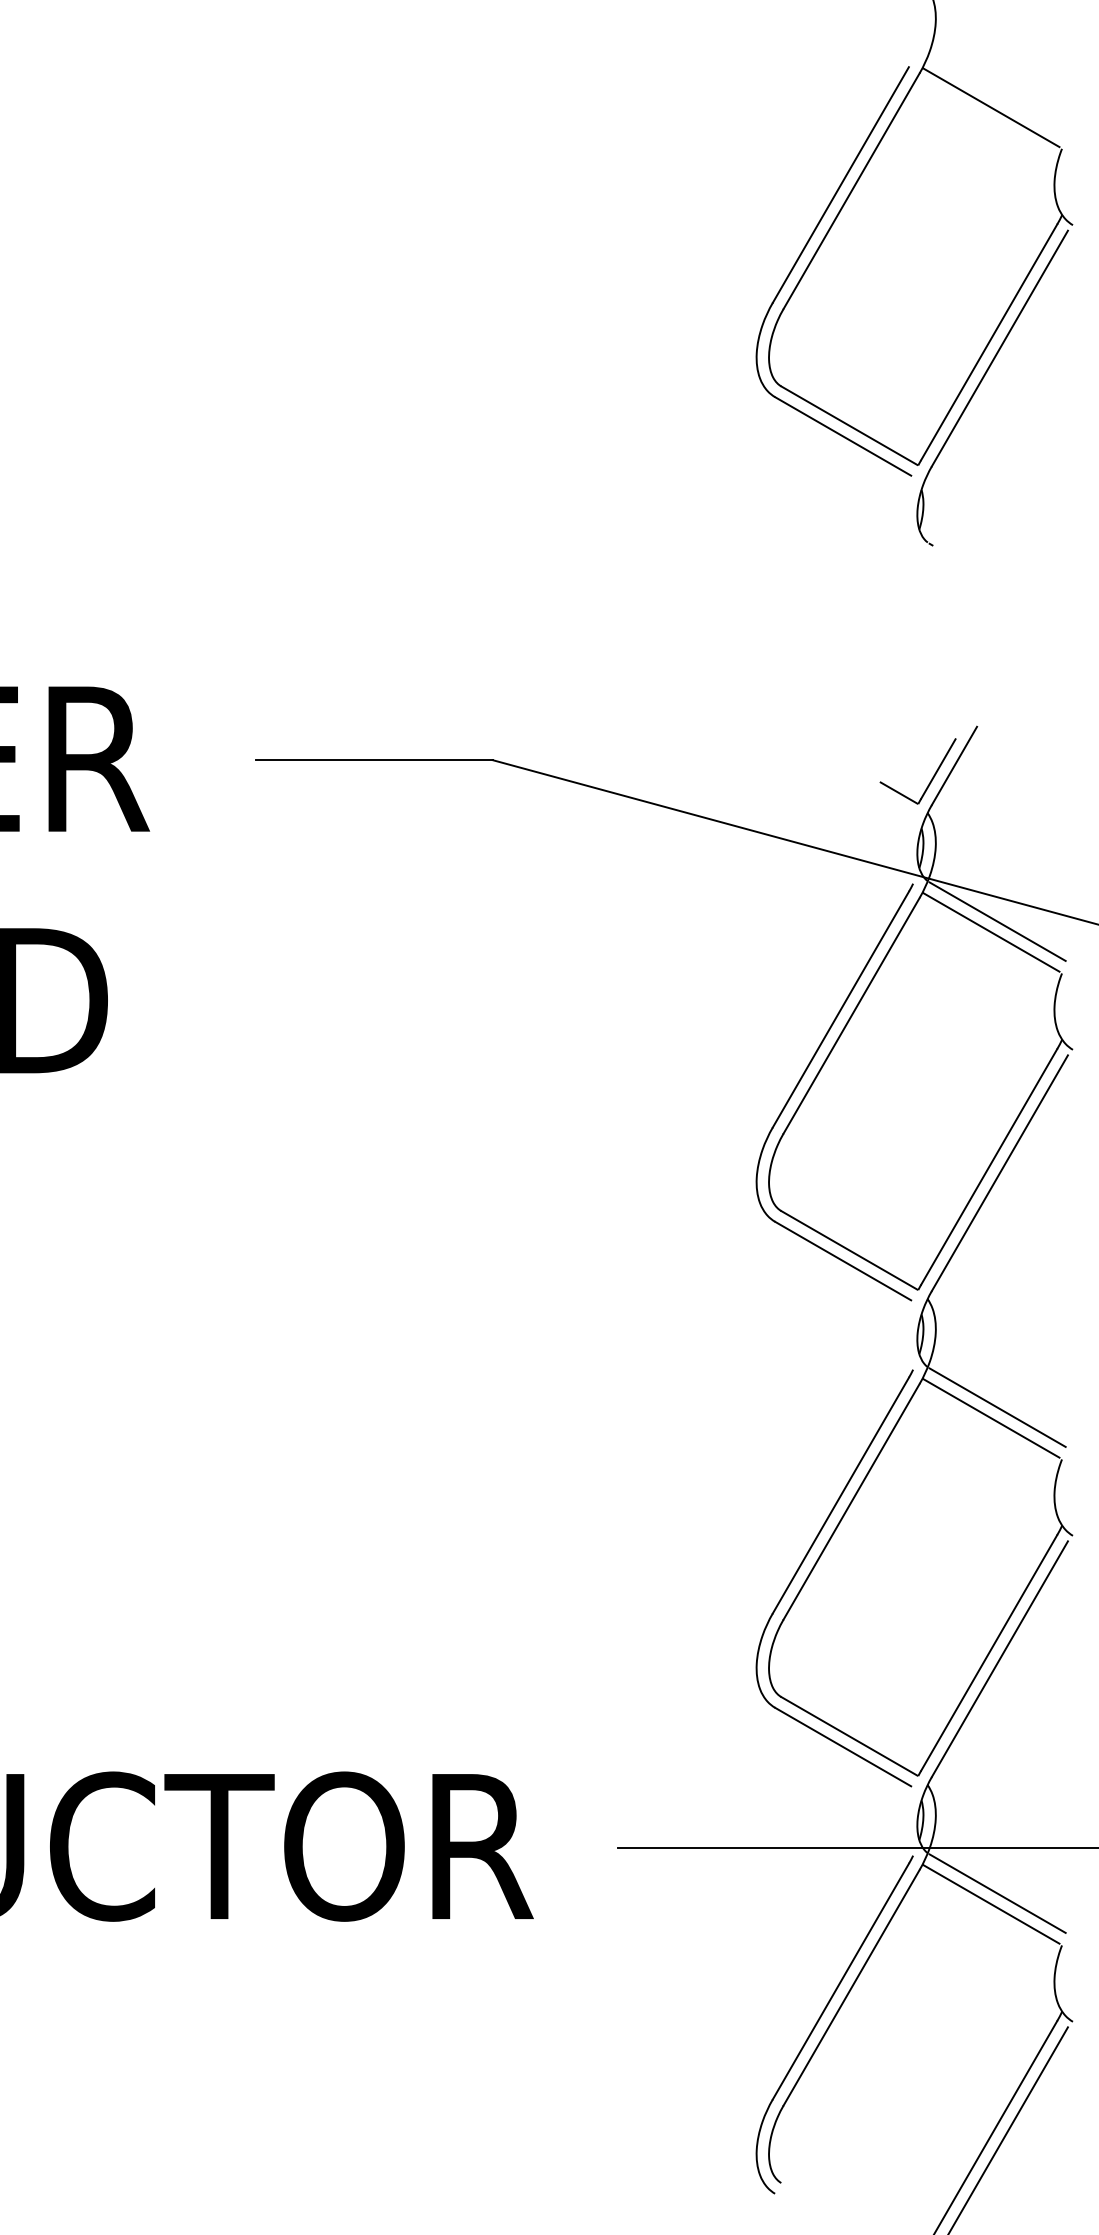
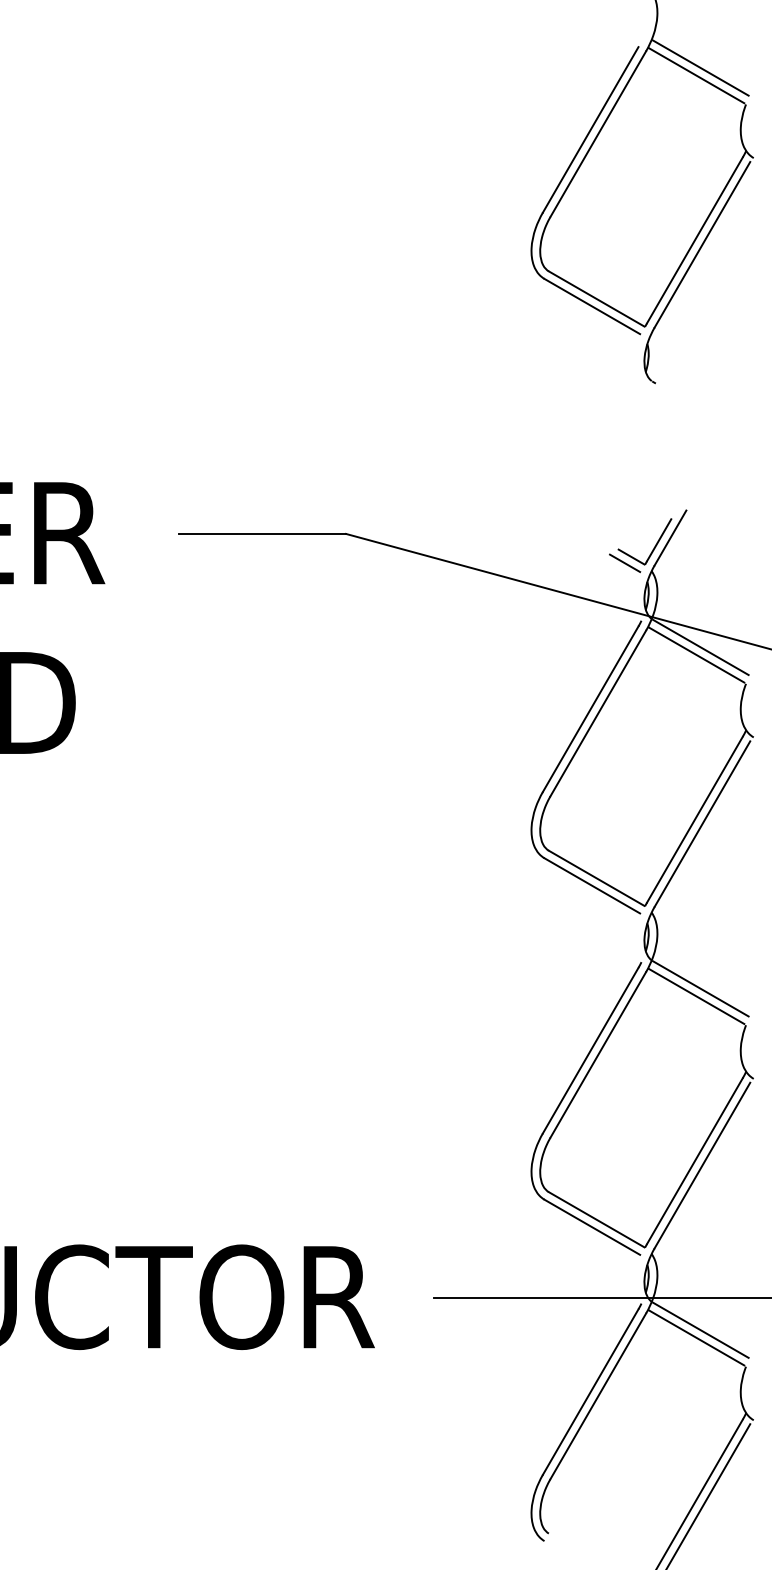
line: (997, 96) -> (700, 67), added
line: (888, 802) -> (624, 563), added

